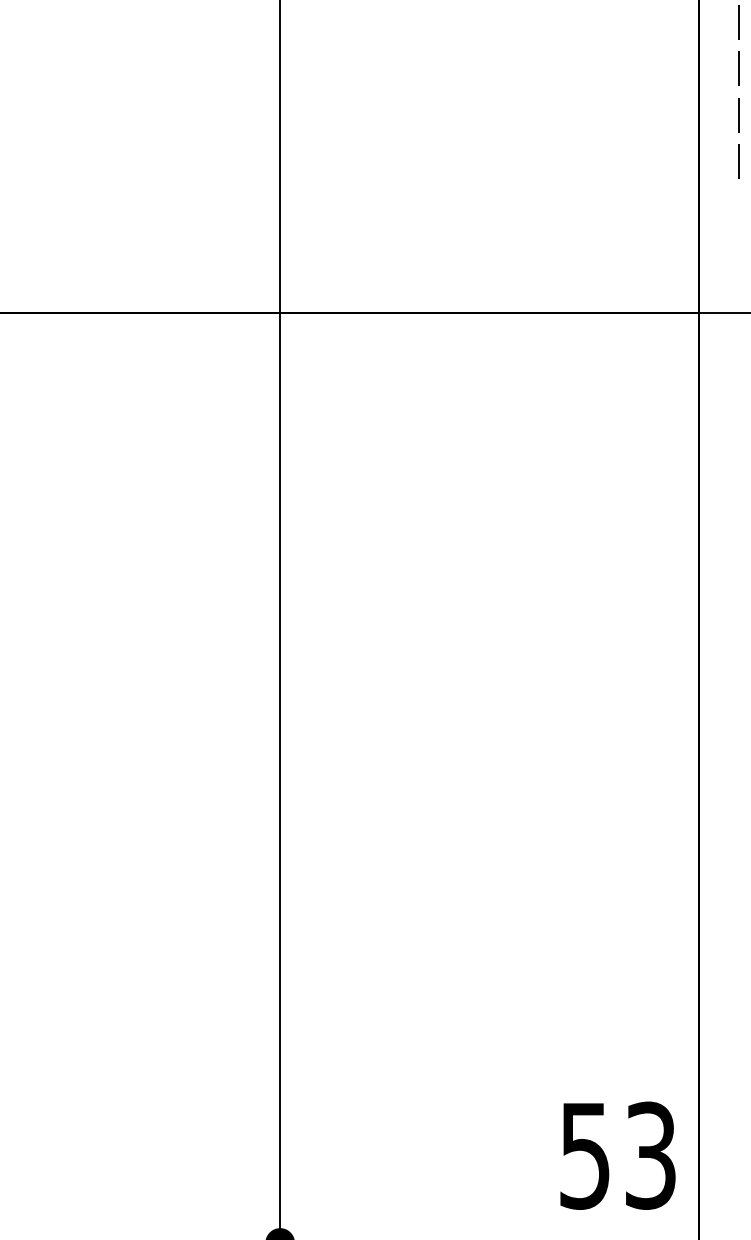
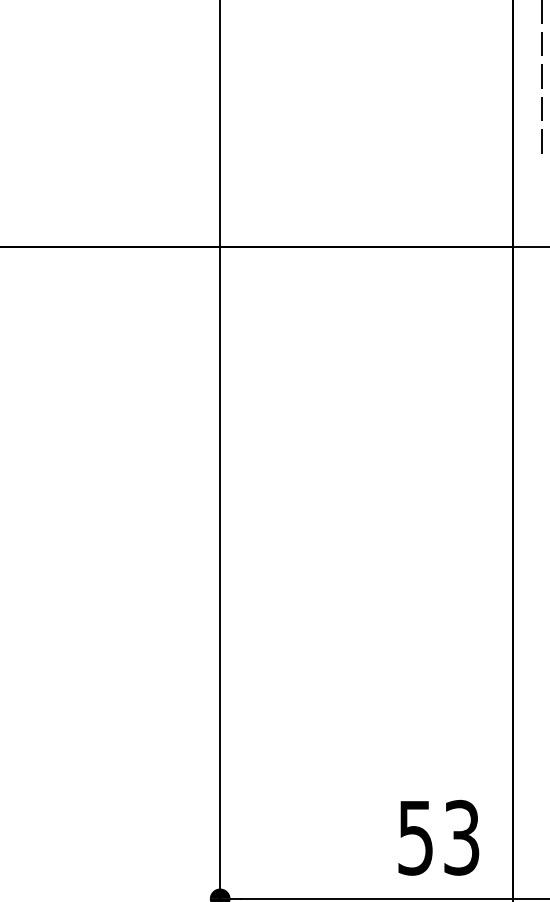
text: (617, 1155) -> (438, 837), moved

